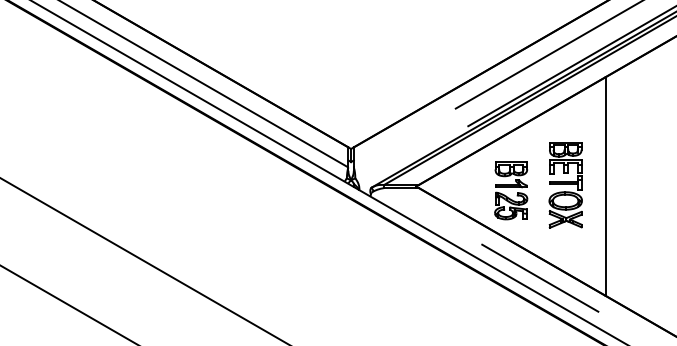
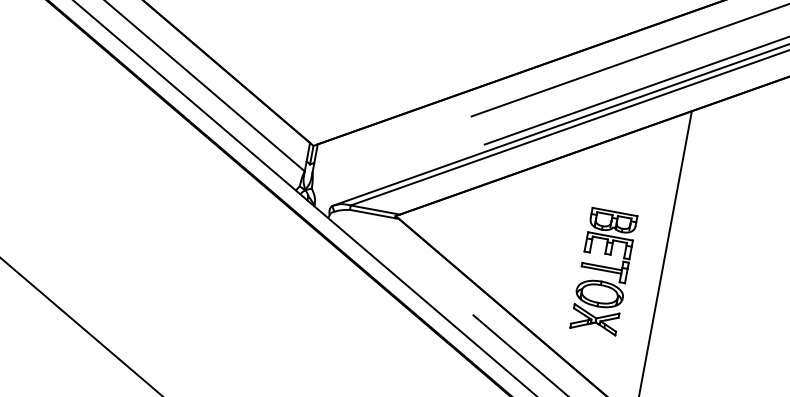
part: (565, 185) -> (603, 272), moved
part: (511, 190) -> (529, 246), removed

